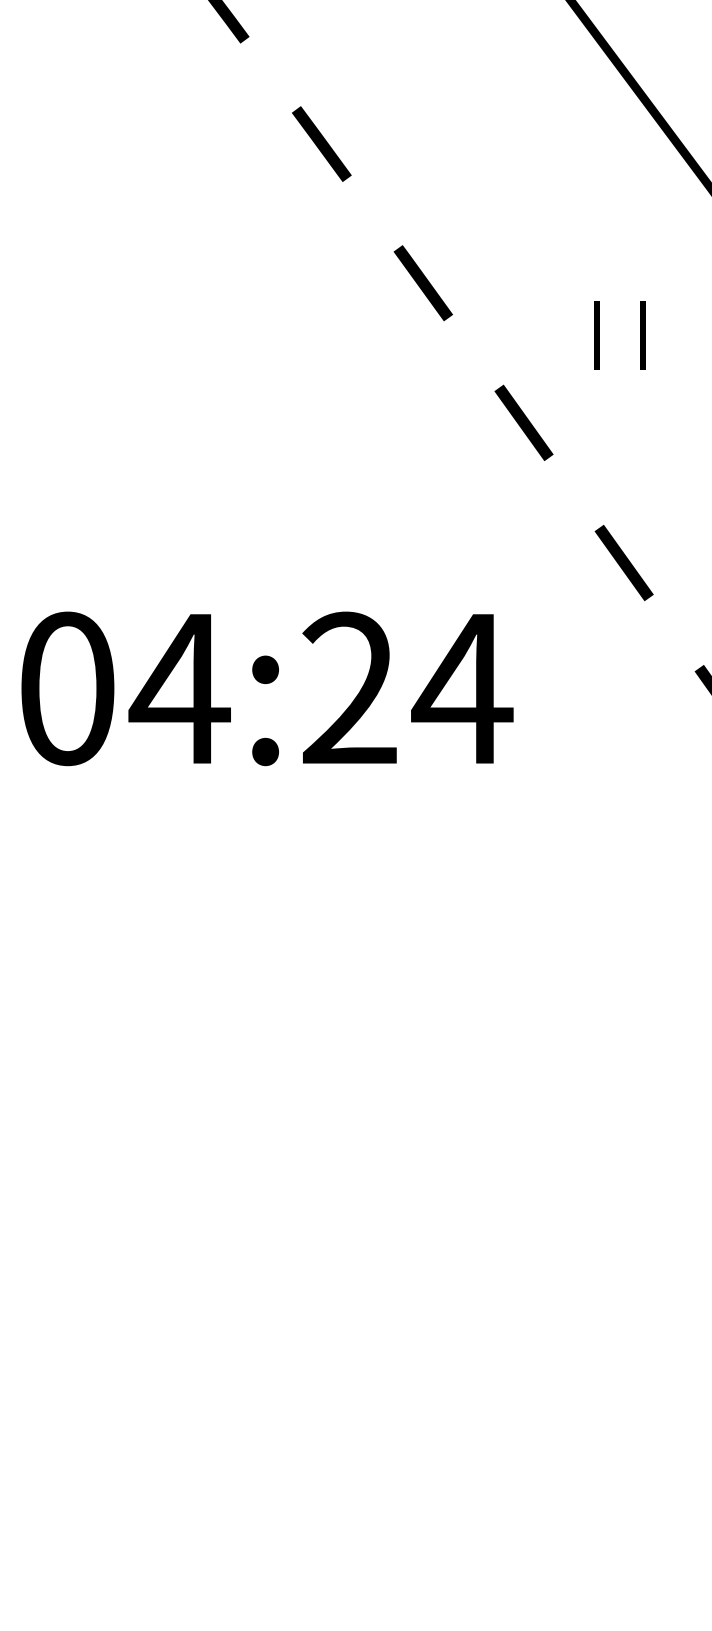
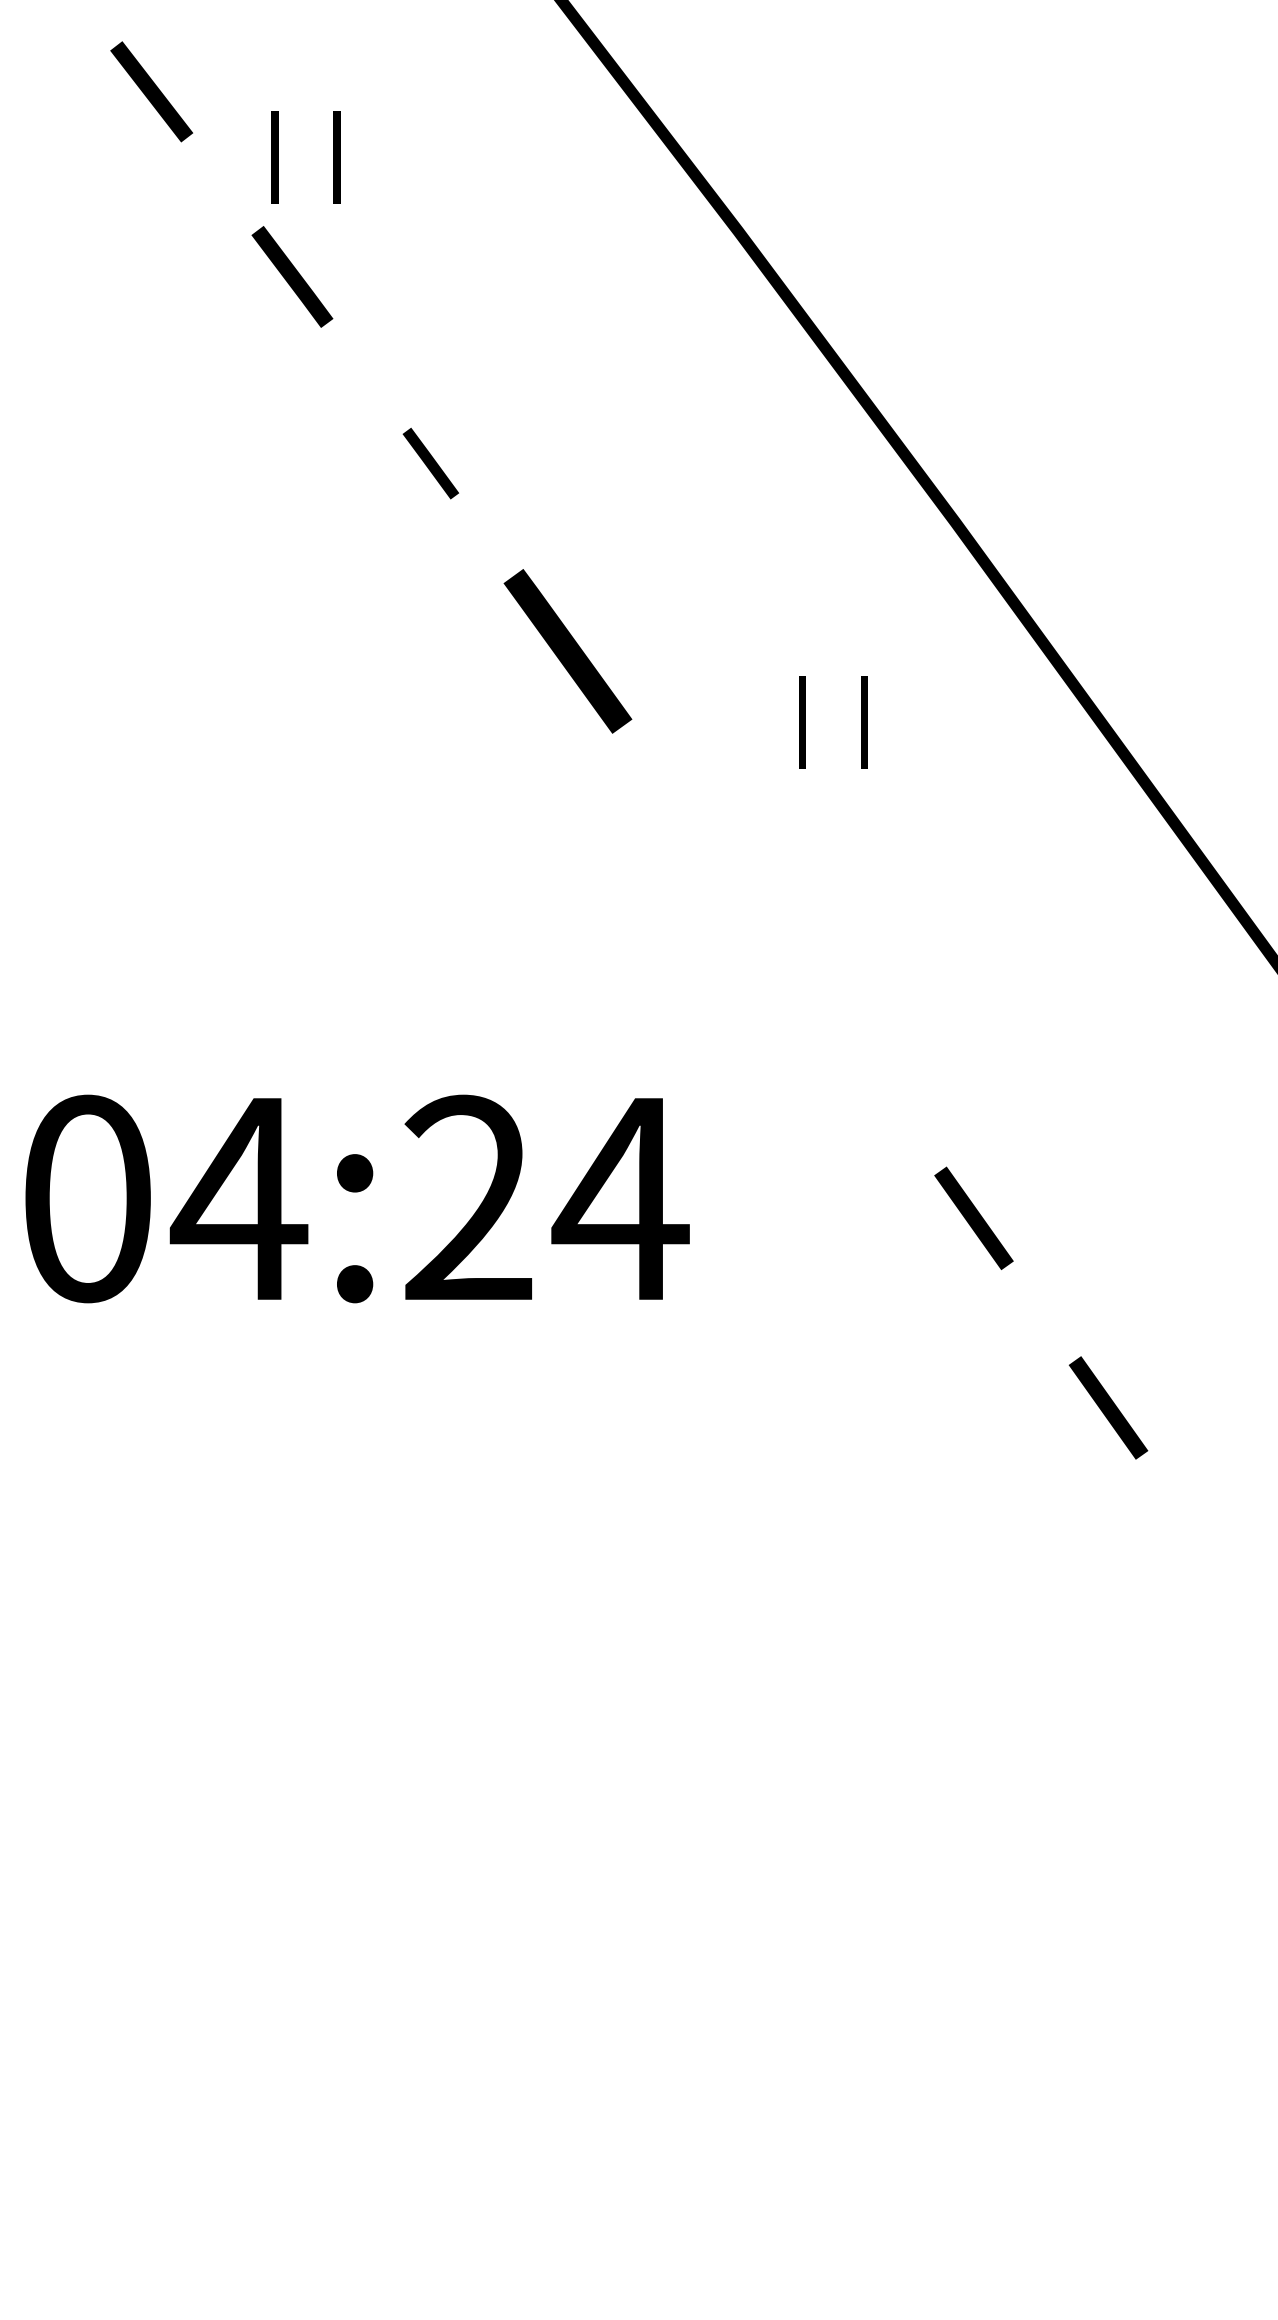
part: (321, 144) -> (430, 463), size x0.7
part: (423, 283) -> (567, 651), size x1.6
fill: (523, 422) -> (703, 839), removed
part: (623, 562) -> (838, 1028), removed

